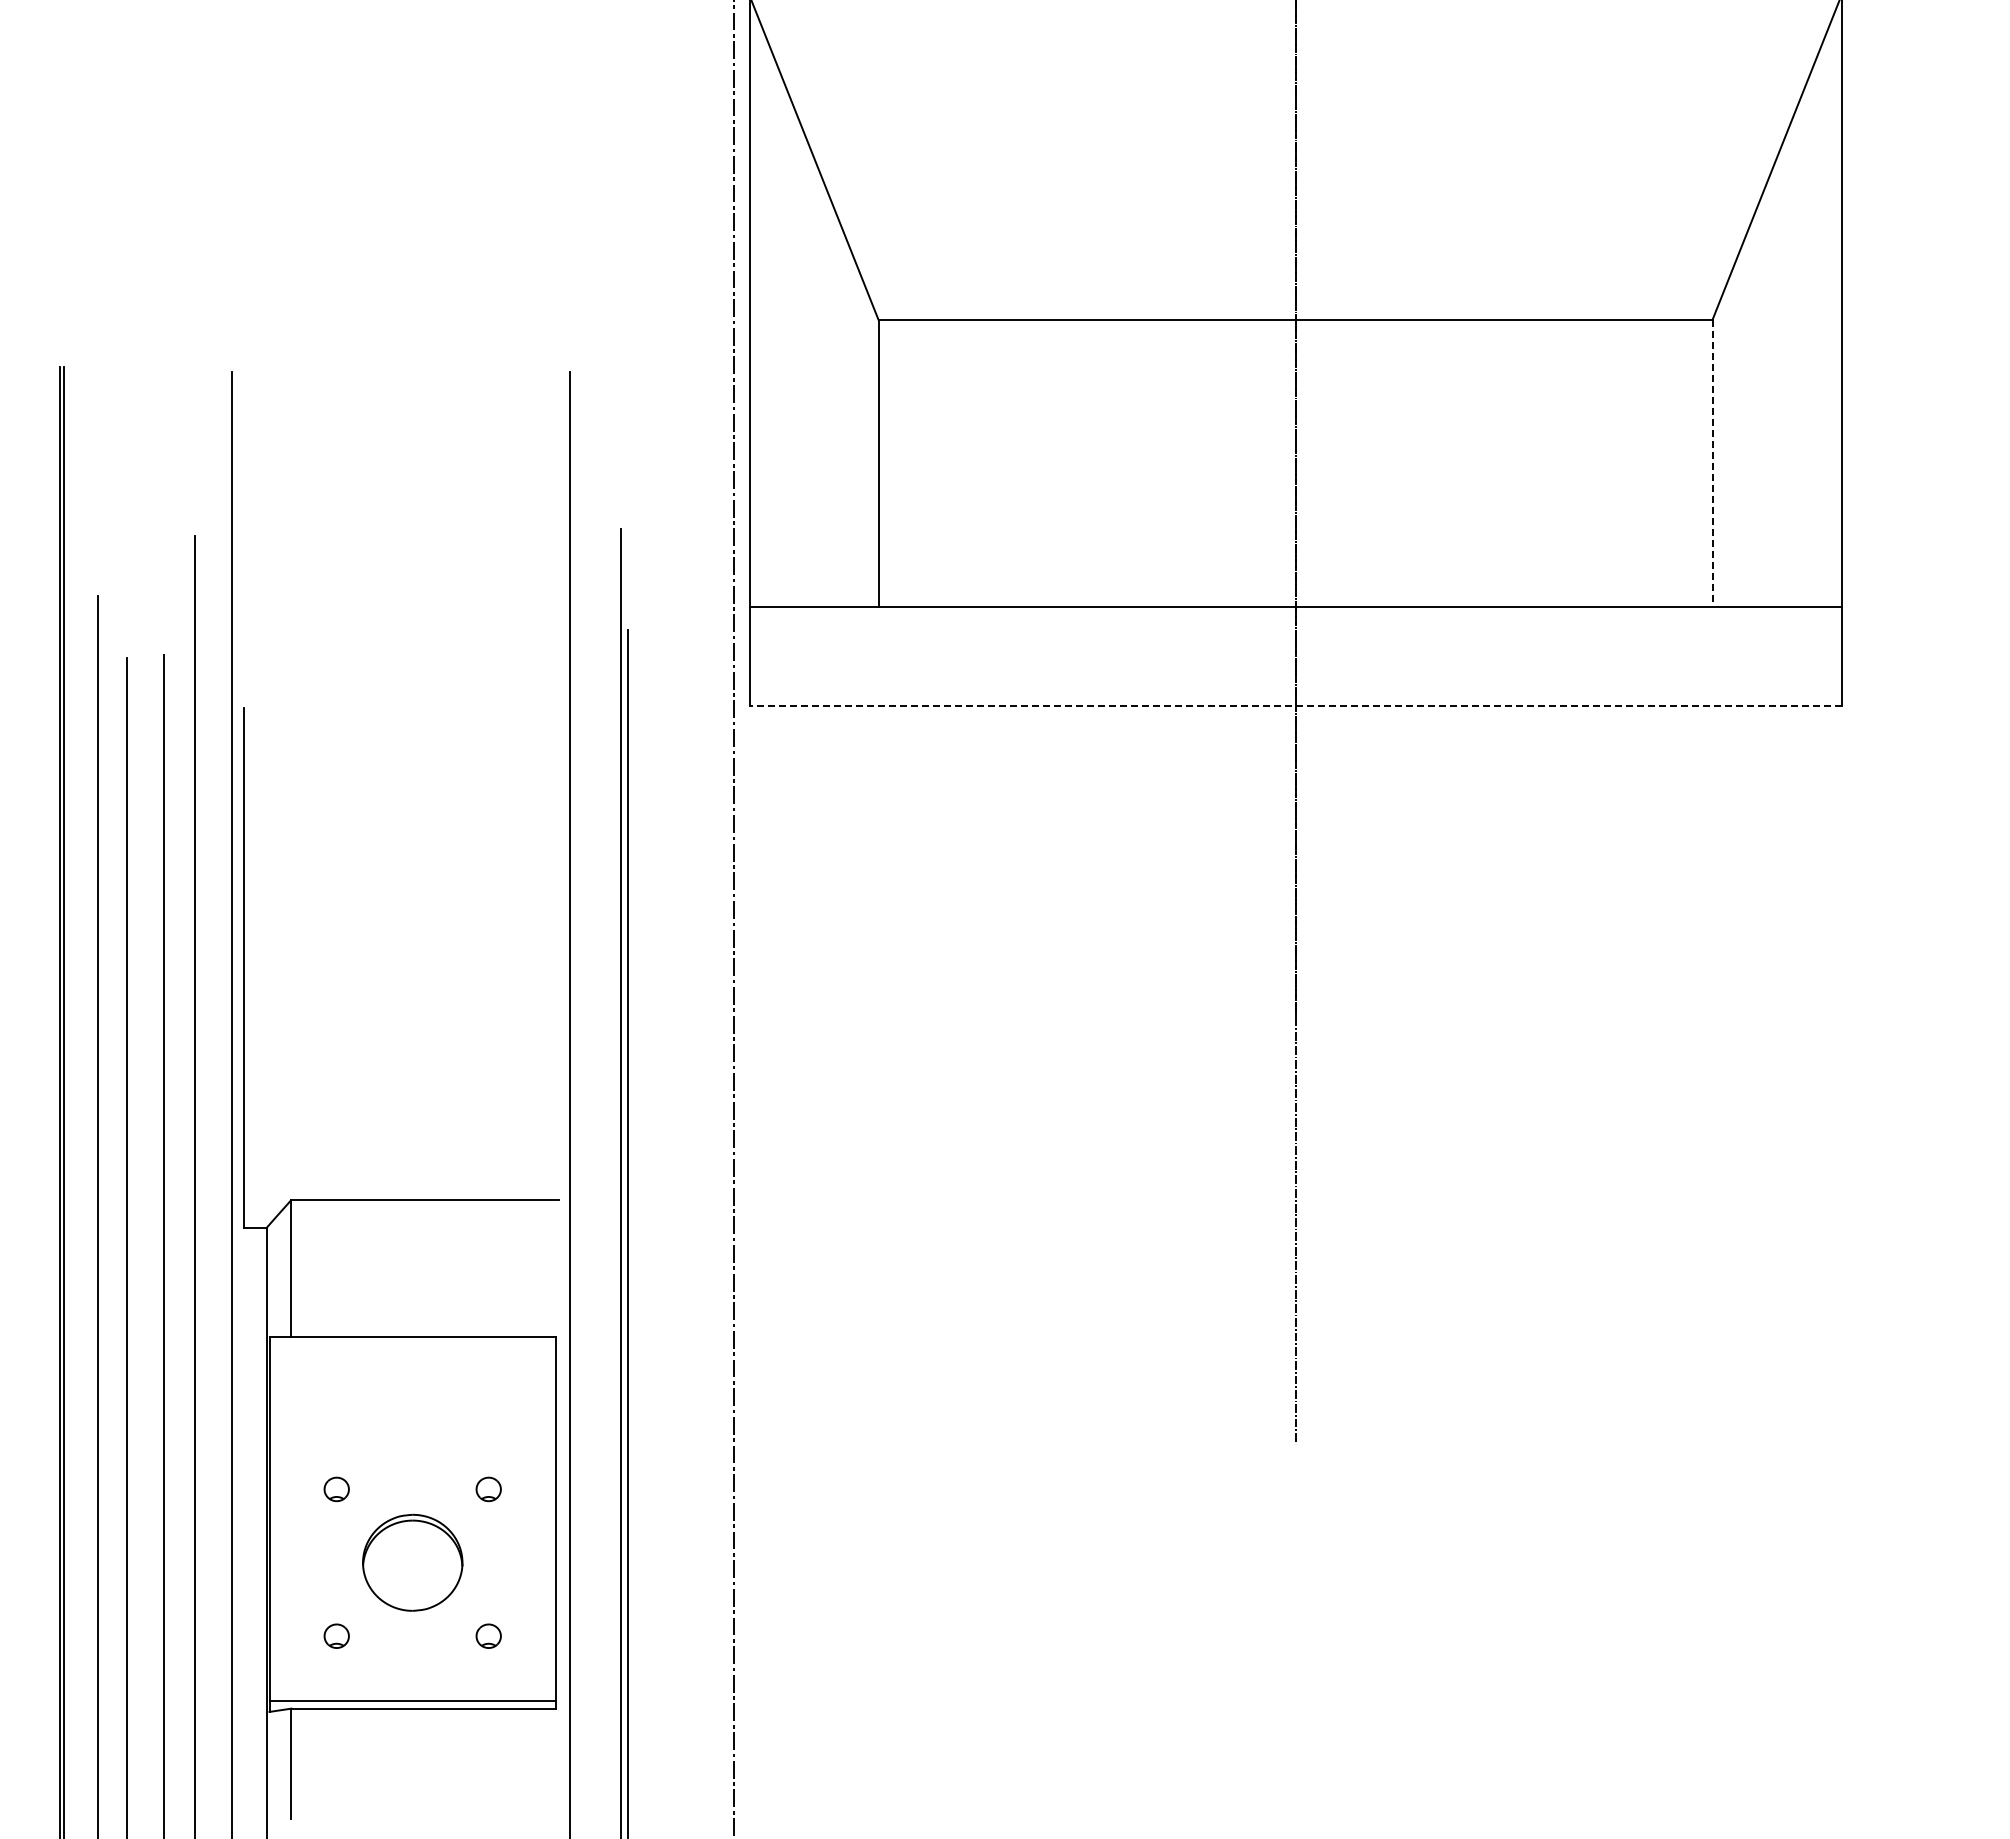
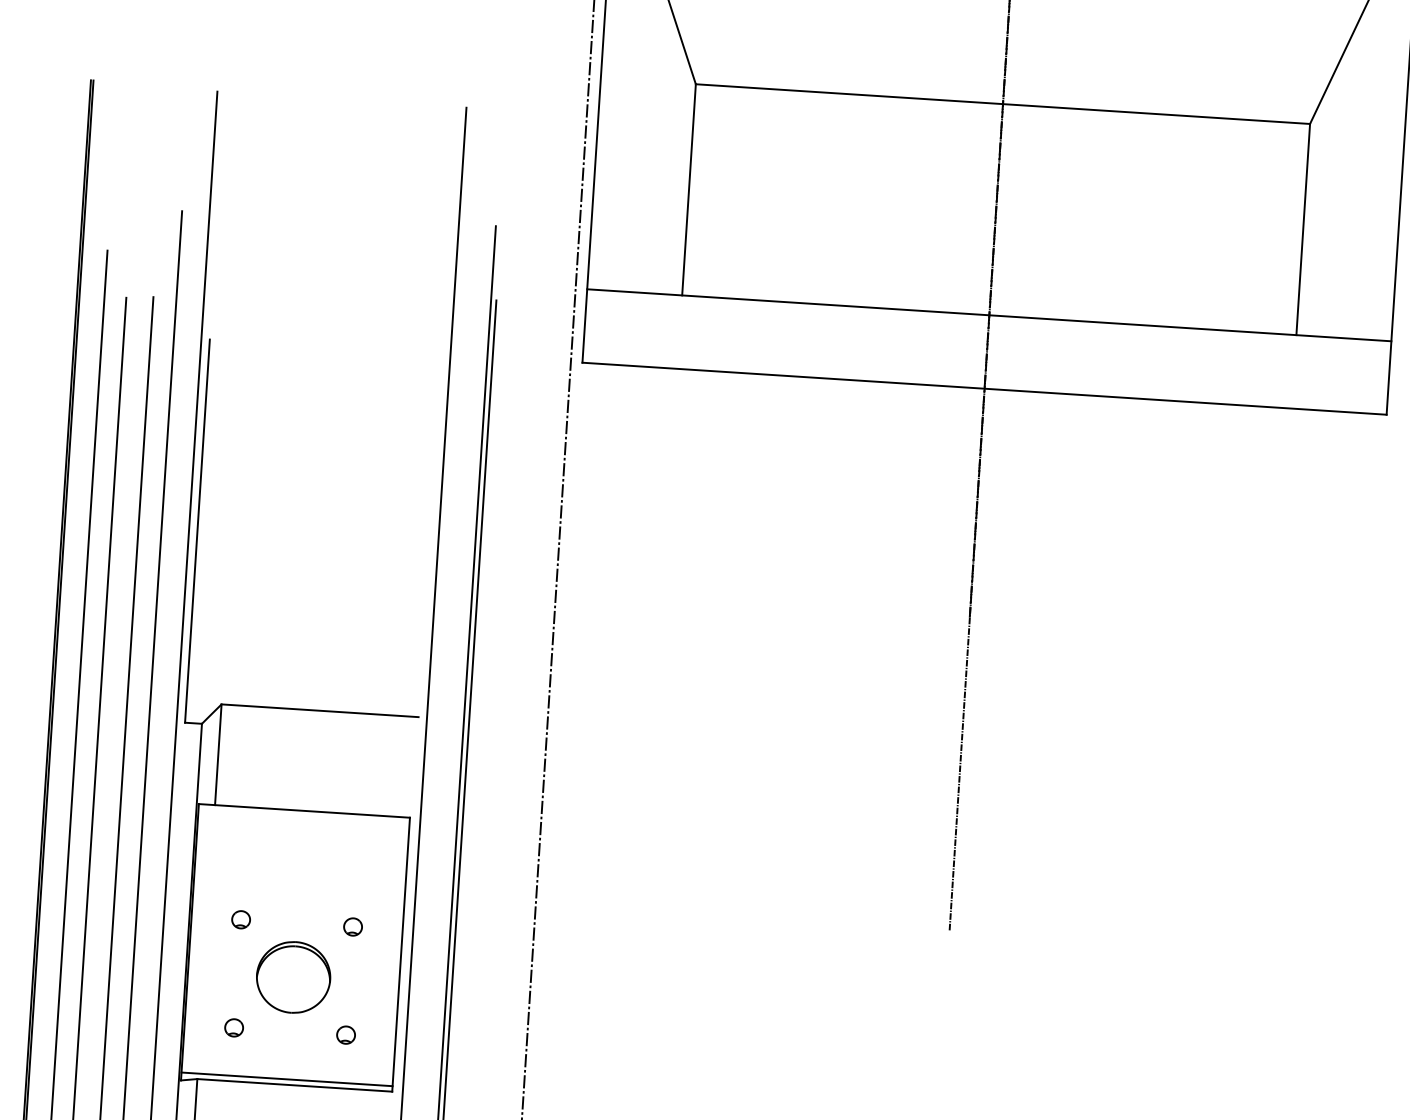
line: (1712, 463) -> (1303, 229), dashed -> solid
line: (1295, 706) -> (984, 388), dashed -> solid

